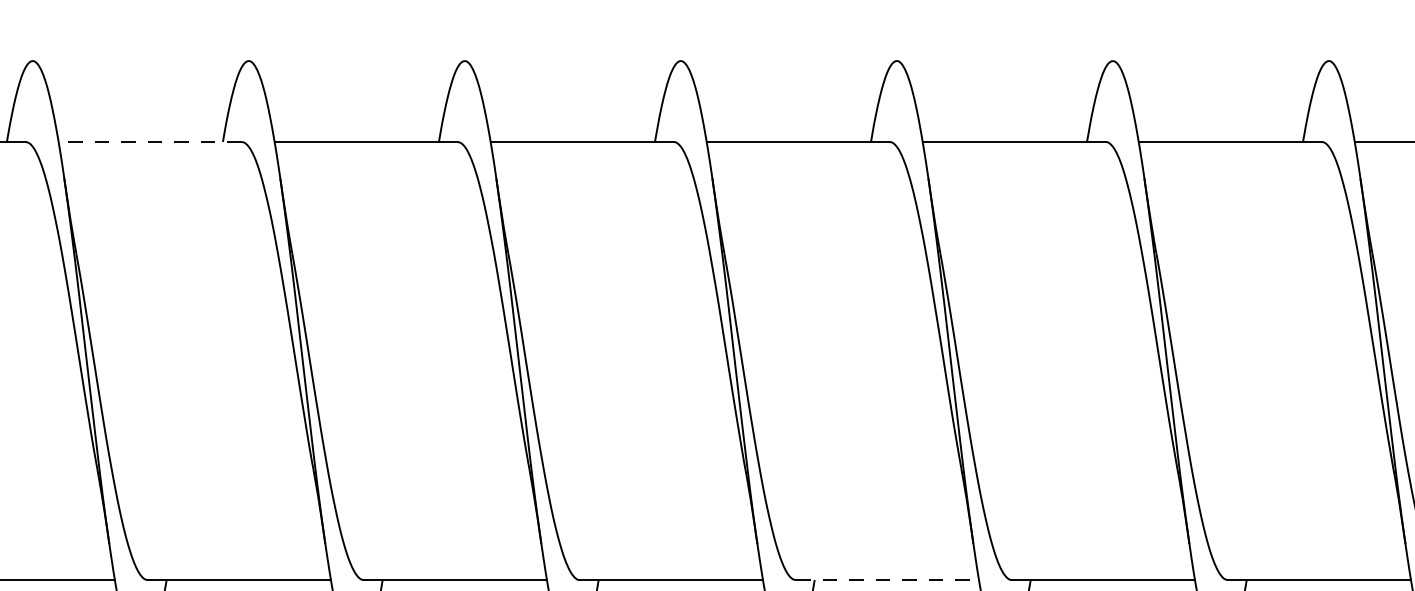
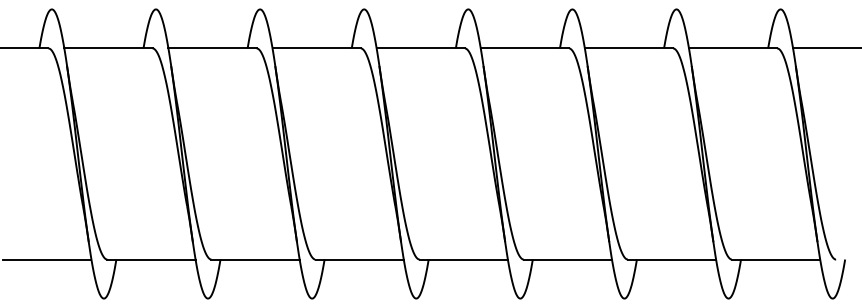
line: (148, 142) -> (107, 48), dashed -> solid
line: (888, 579) -> (464, 259), dashed -> solid

